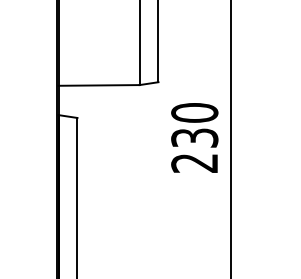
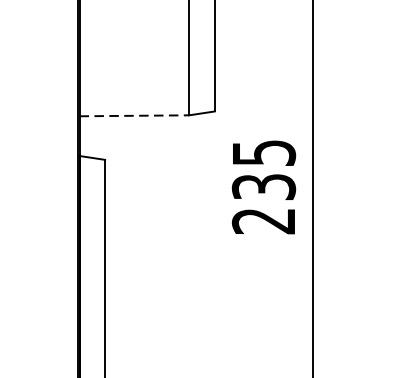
line: (99, 85) -> (134, 115), solid -> dashed
text: (194, 112) -> (263, 152), 230 -> 235

